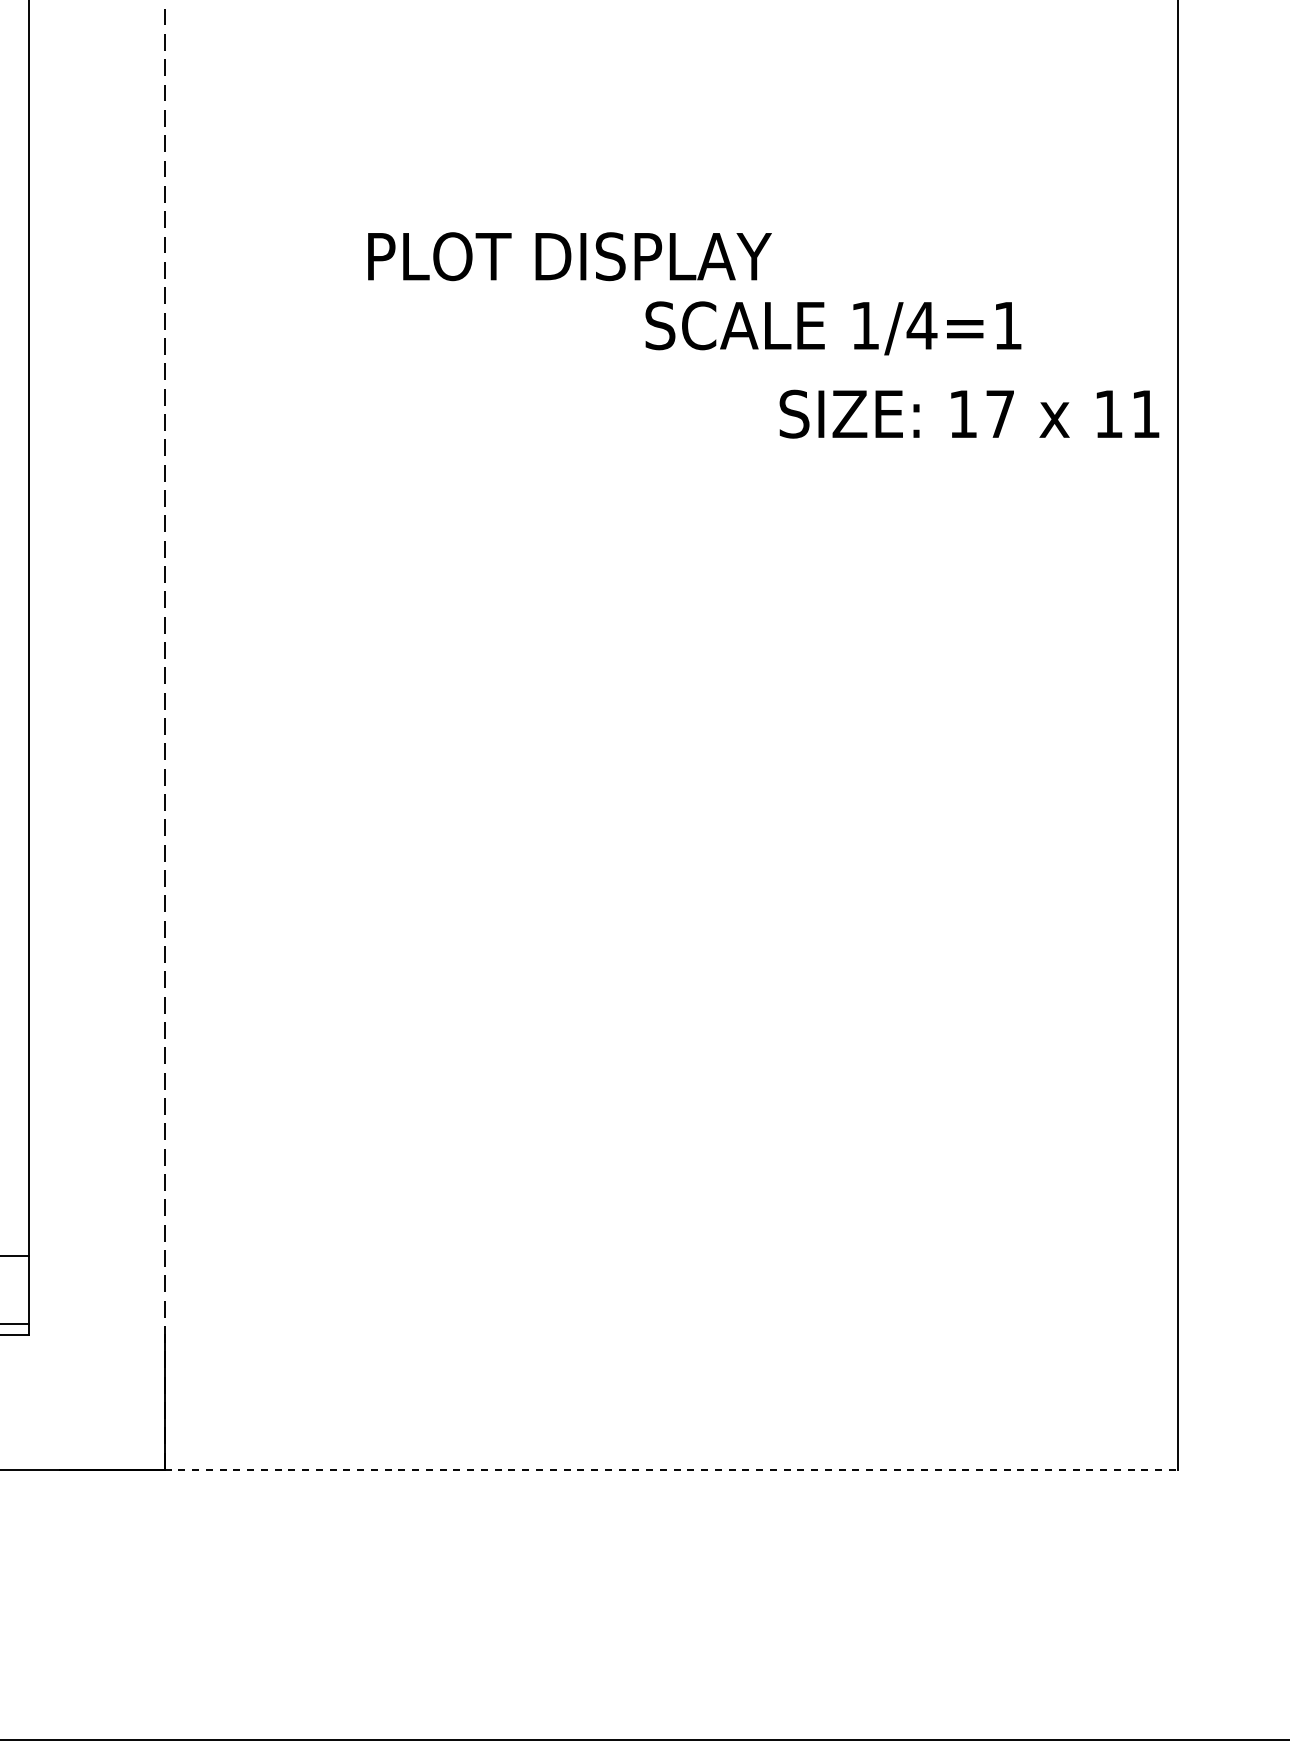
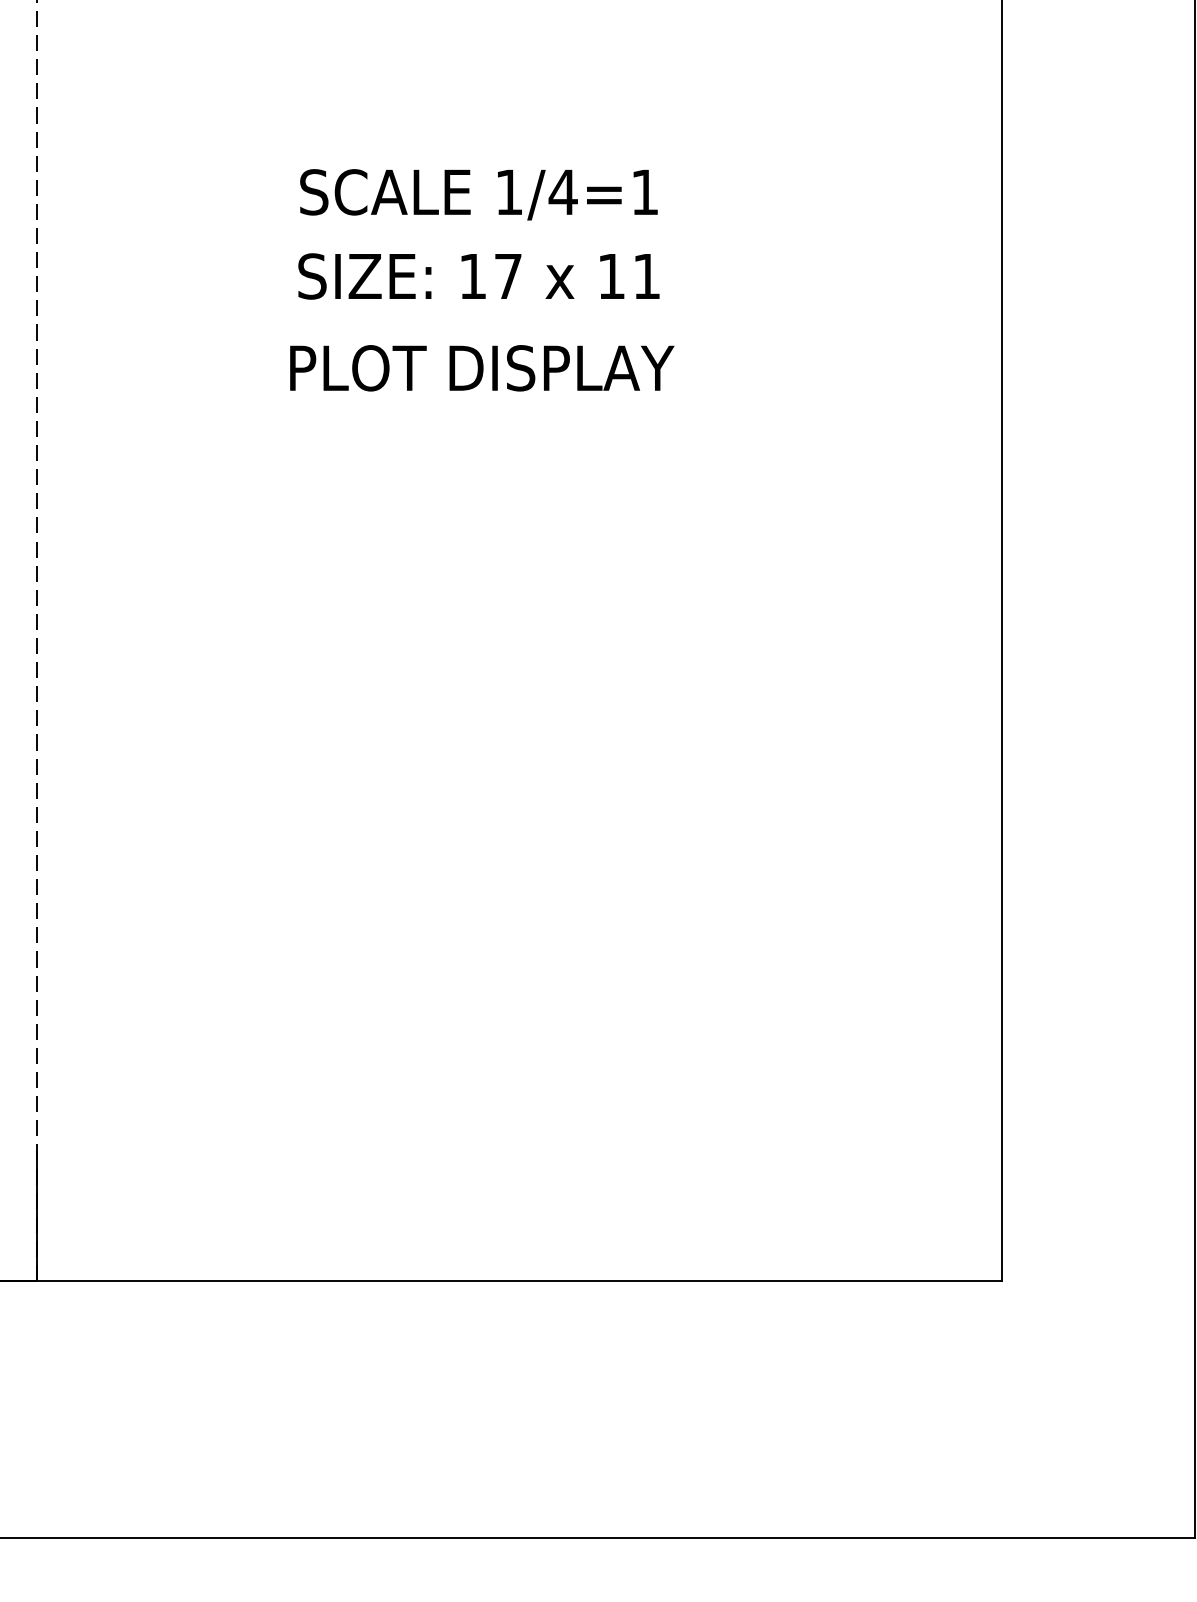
text: (569, 256) -> (481, 368), moved
text: (833, 328) -> (478, 194), moved
text: (969, 413) -> (478, 275), moved
line: (671, 1469) -> (519, 1280), dashed -> solid

